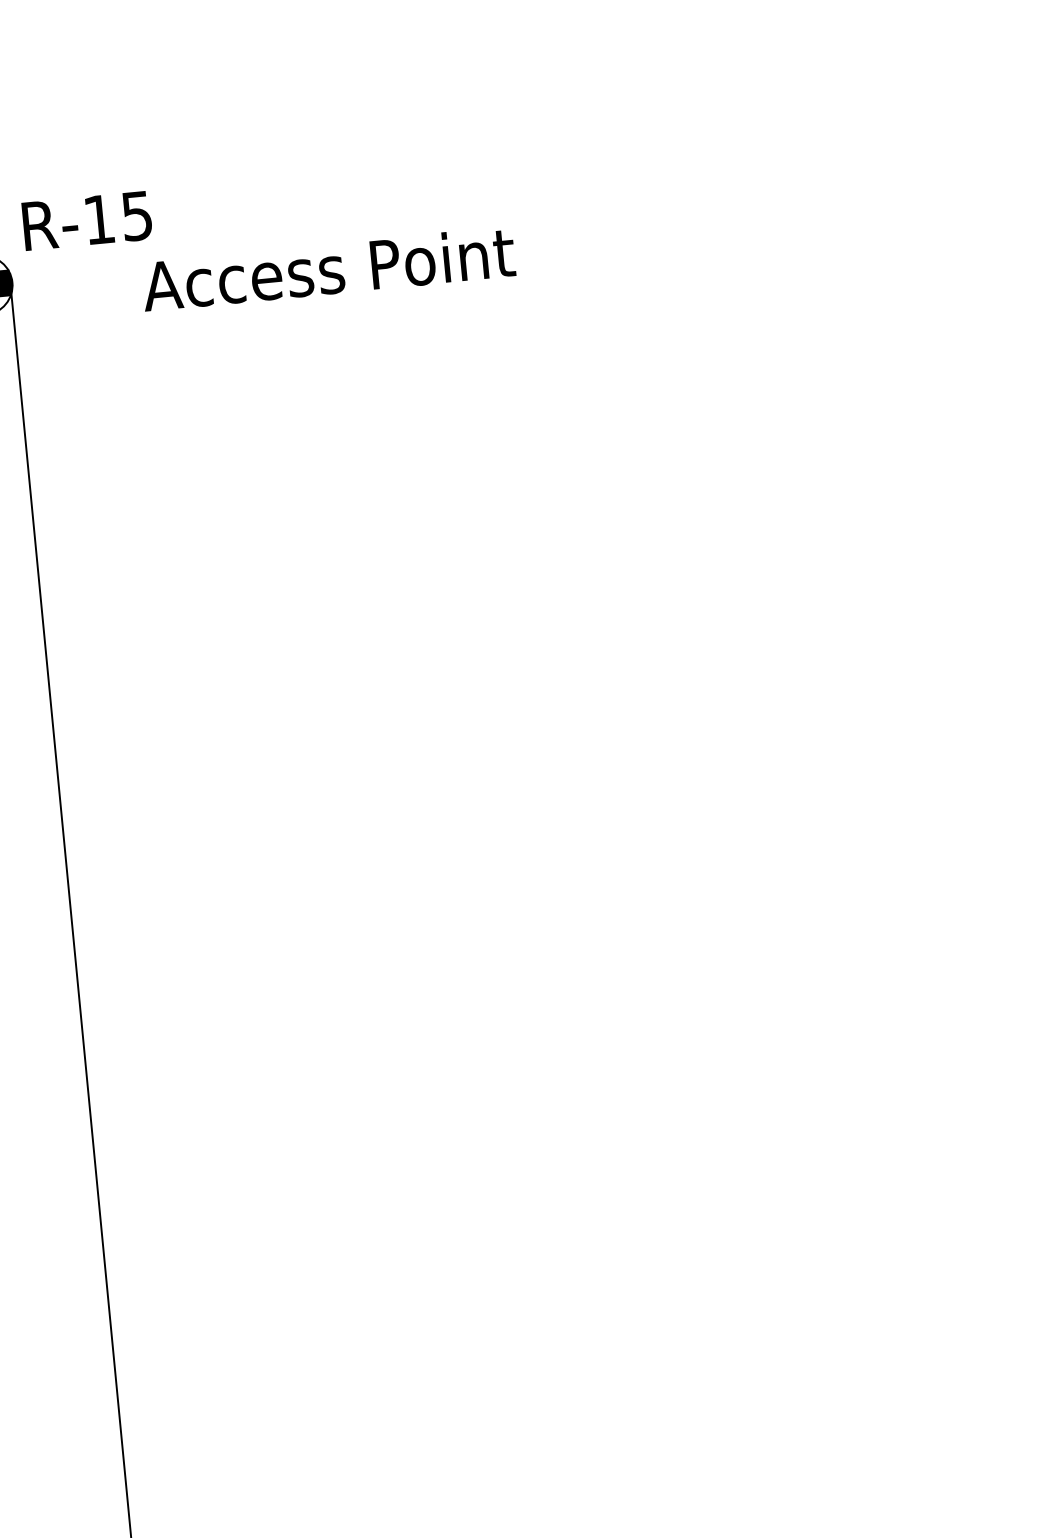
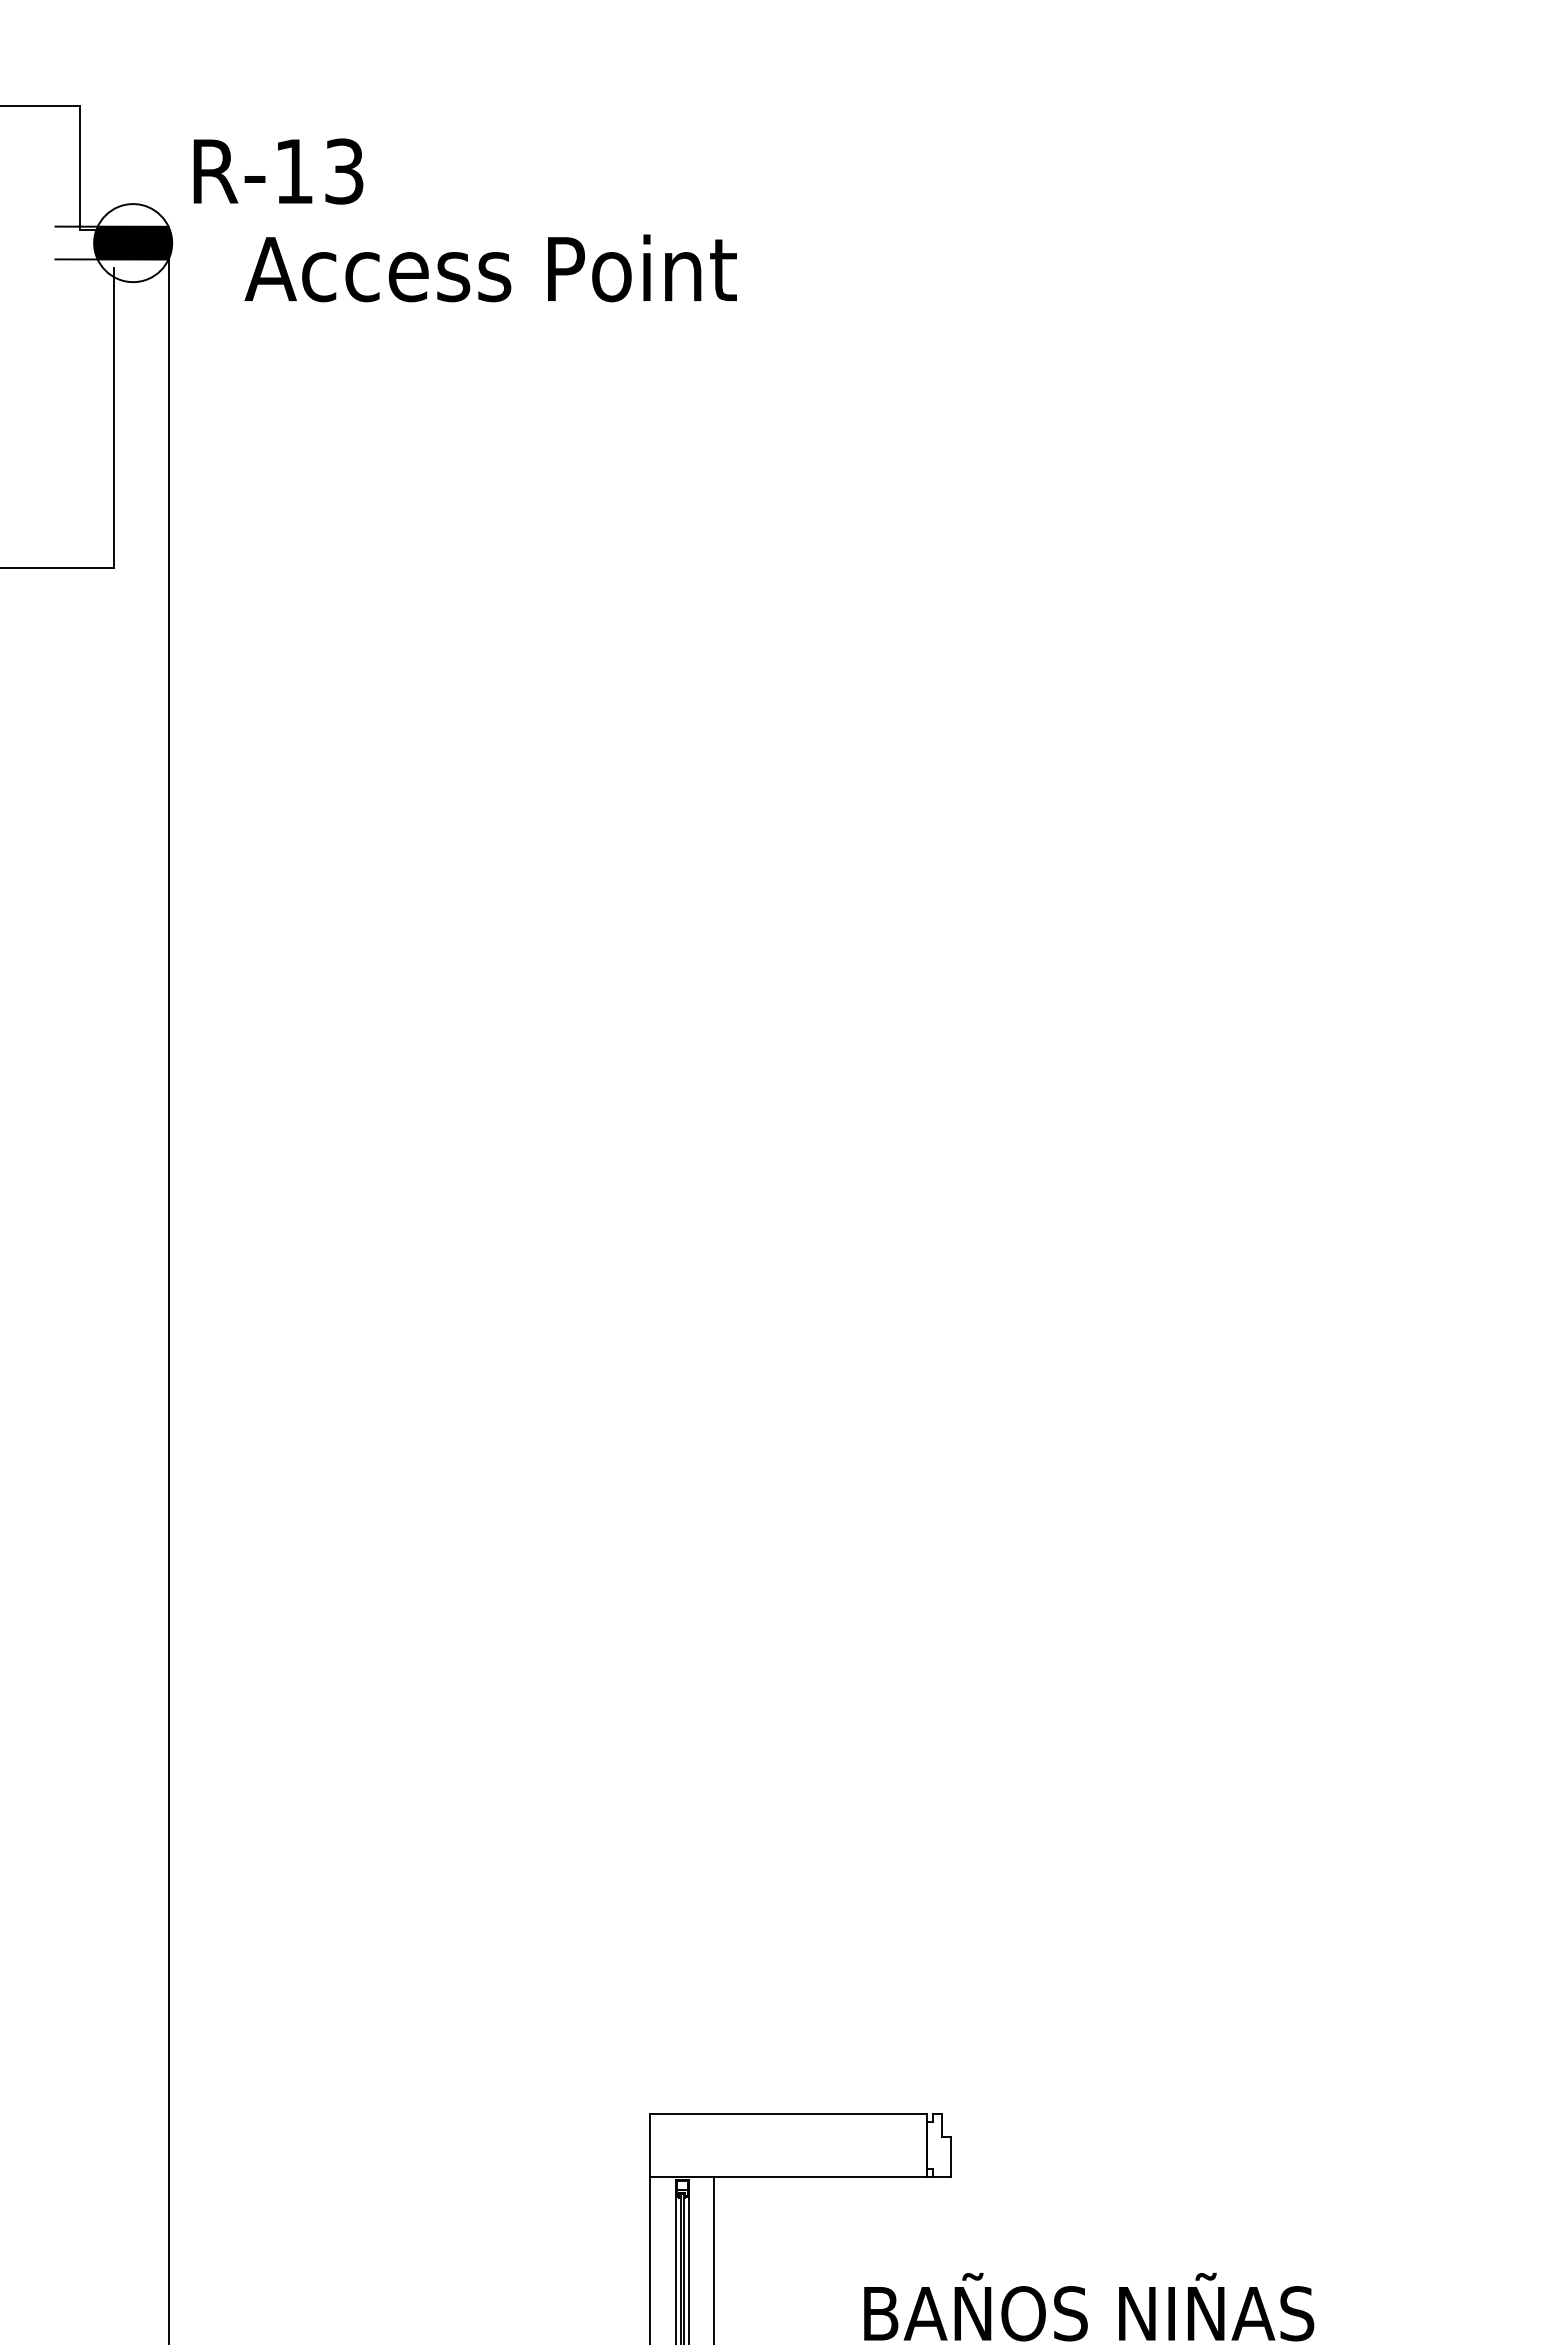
text: (137, 216) -> (344, 171), R-15 -> R-13
text: (328, 269) -> (490, 268), moved

